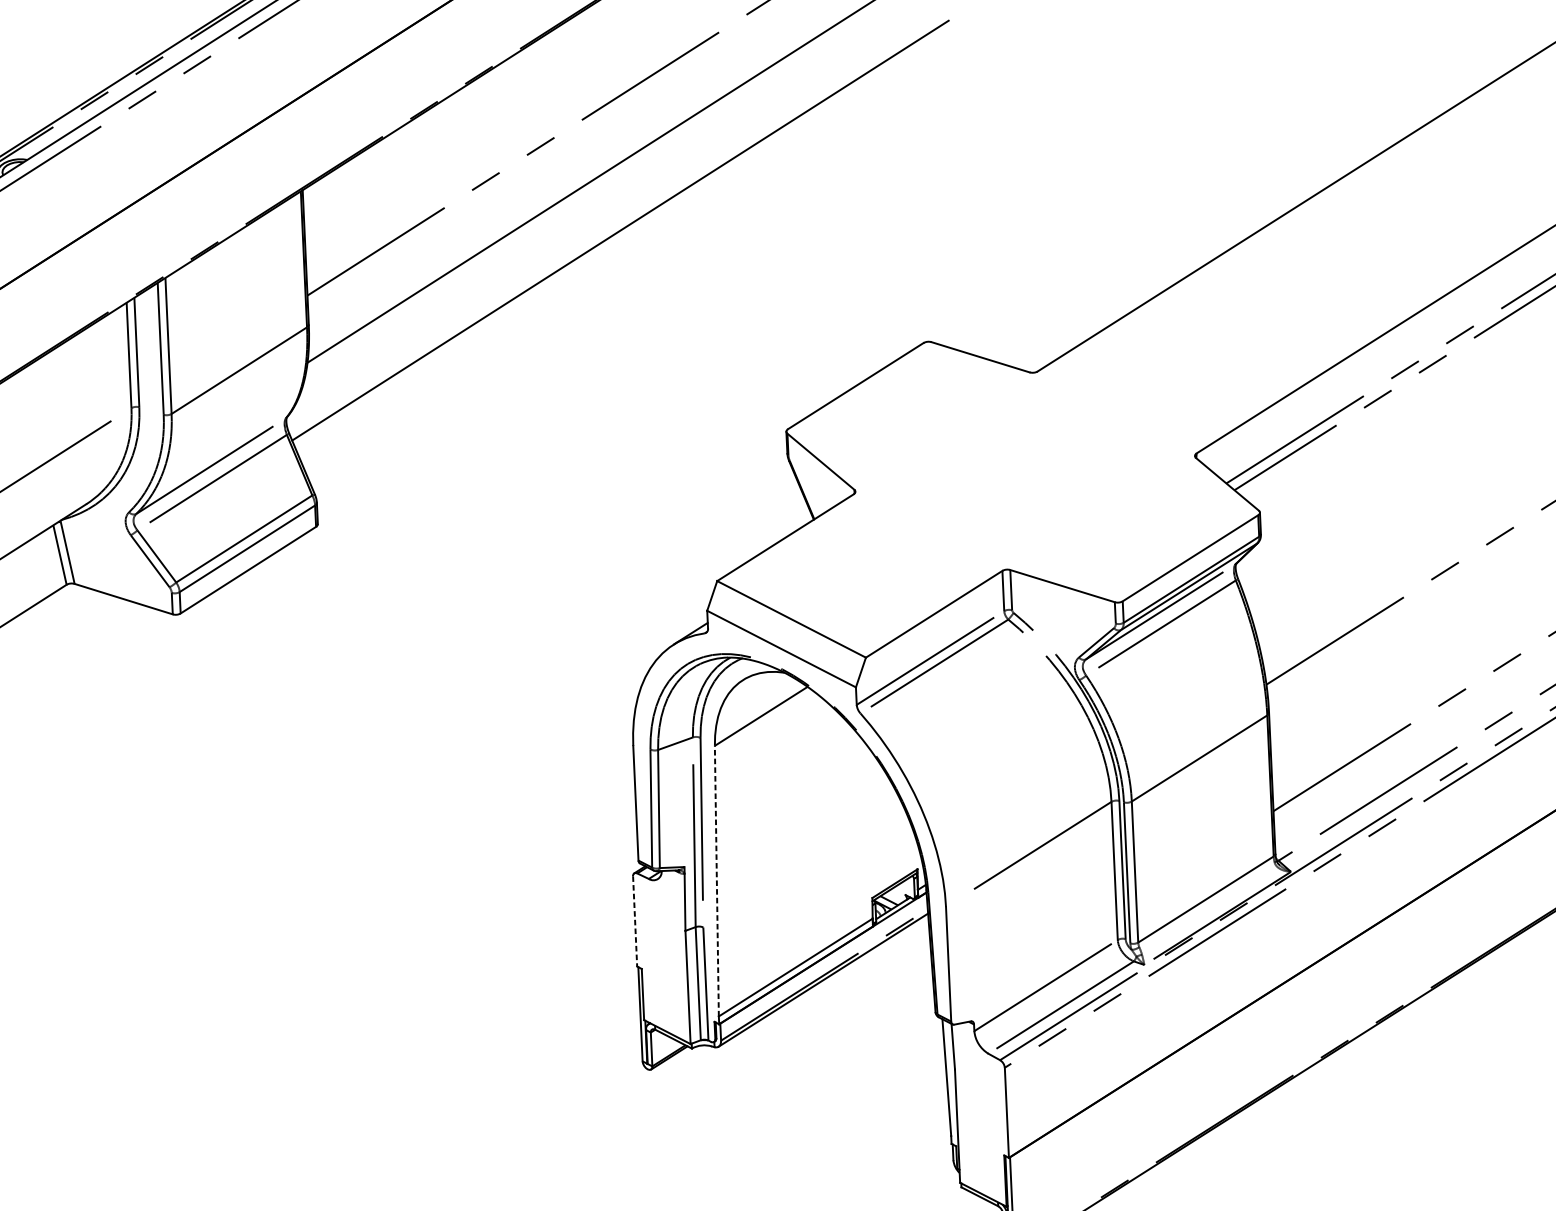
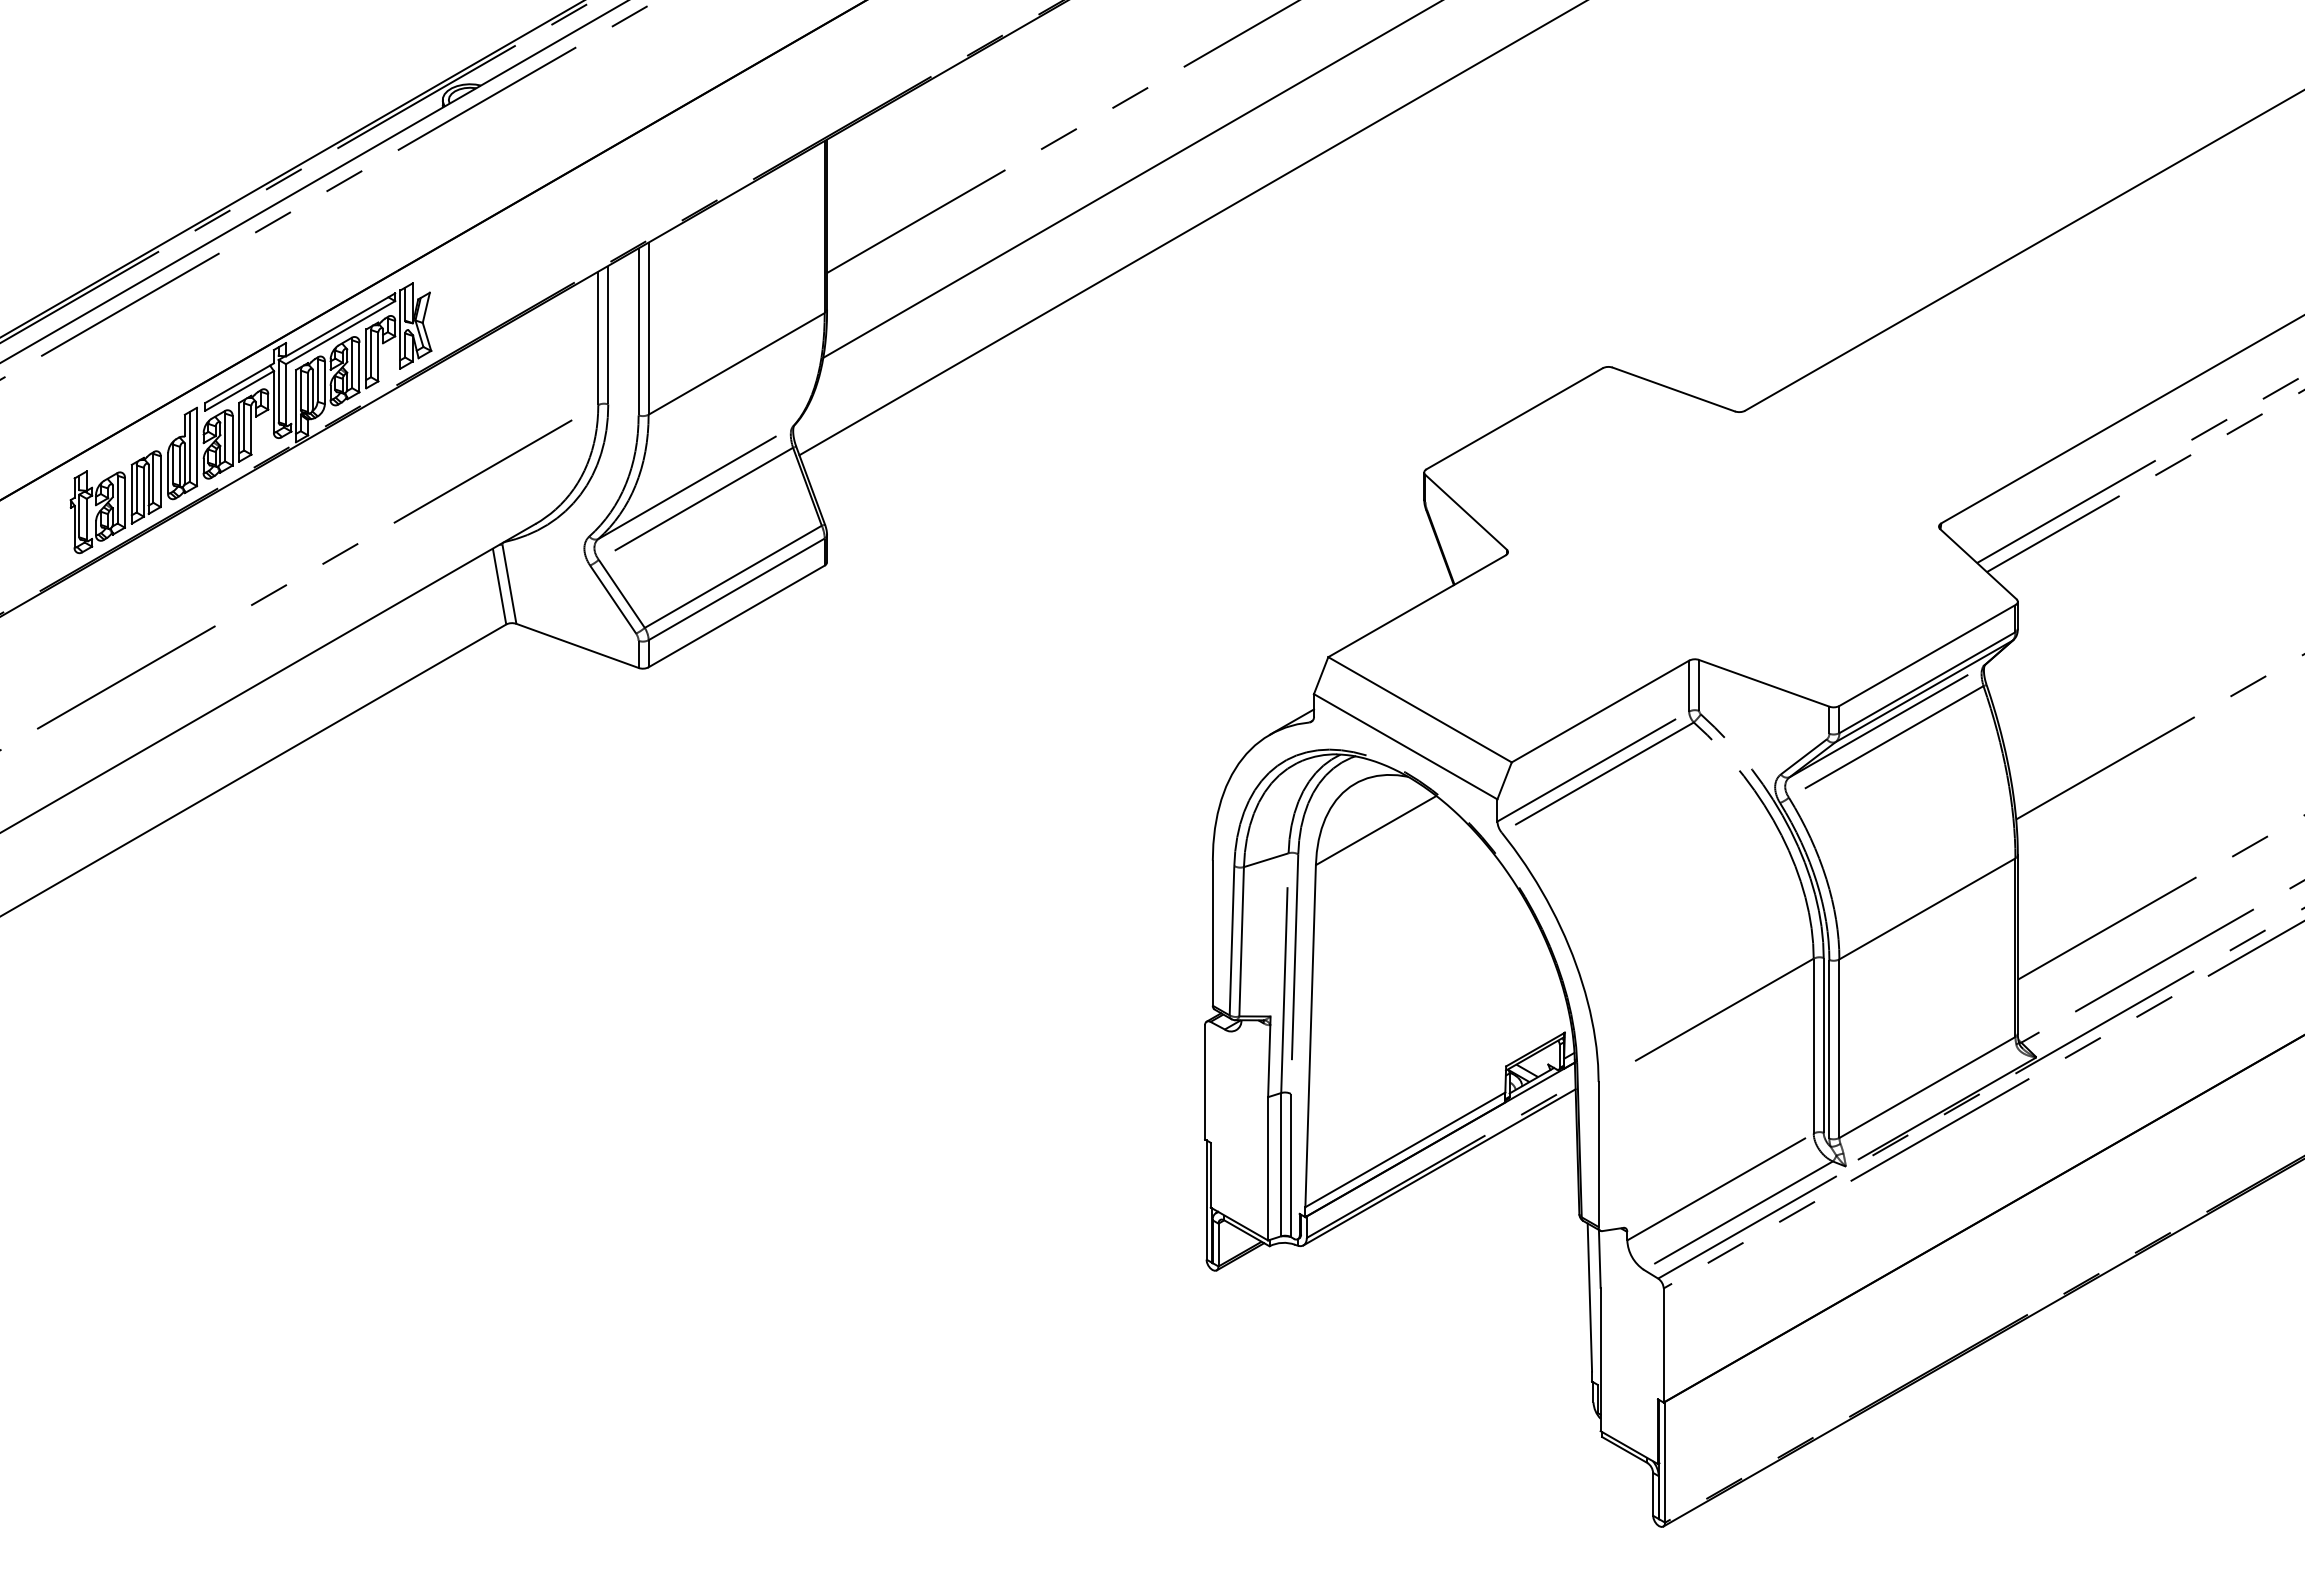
line: (716, 880) -> (1310, 1035), dashed -> solid
line: (635, 921) -> (1205, 1082), dashed -> solid

